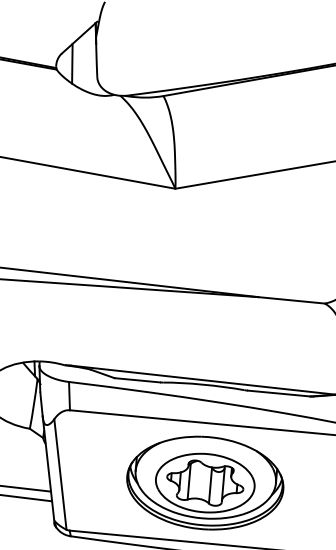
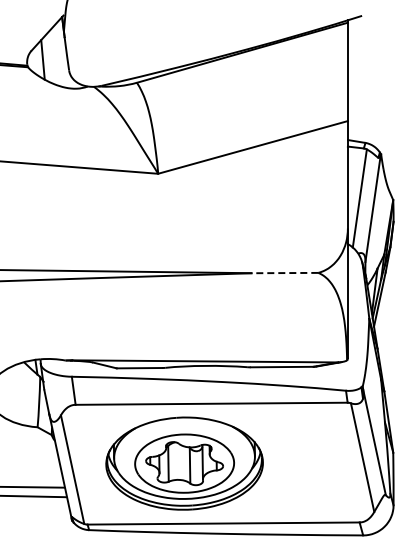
line: (292, 300) -> (285, 273), solid -> dashed
part: (205, 482) -> (184, 463), moved

